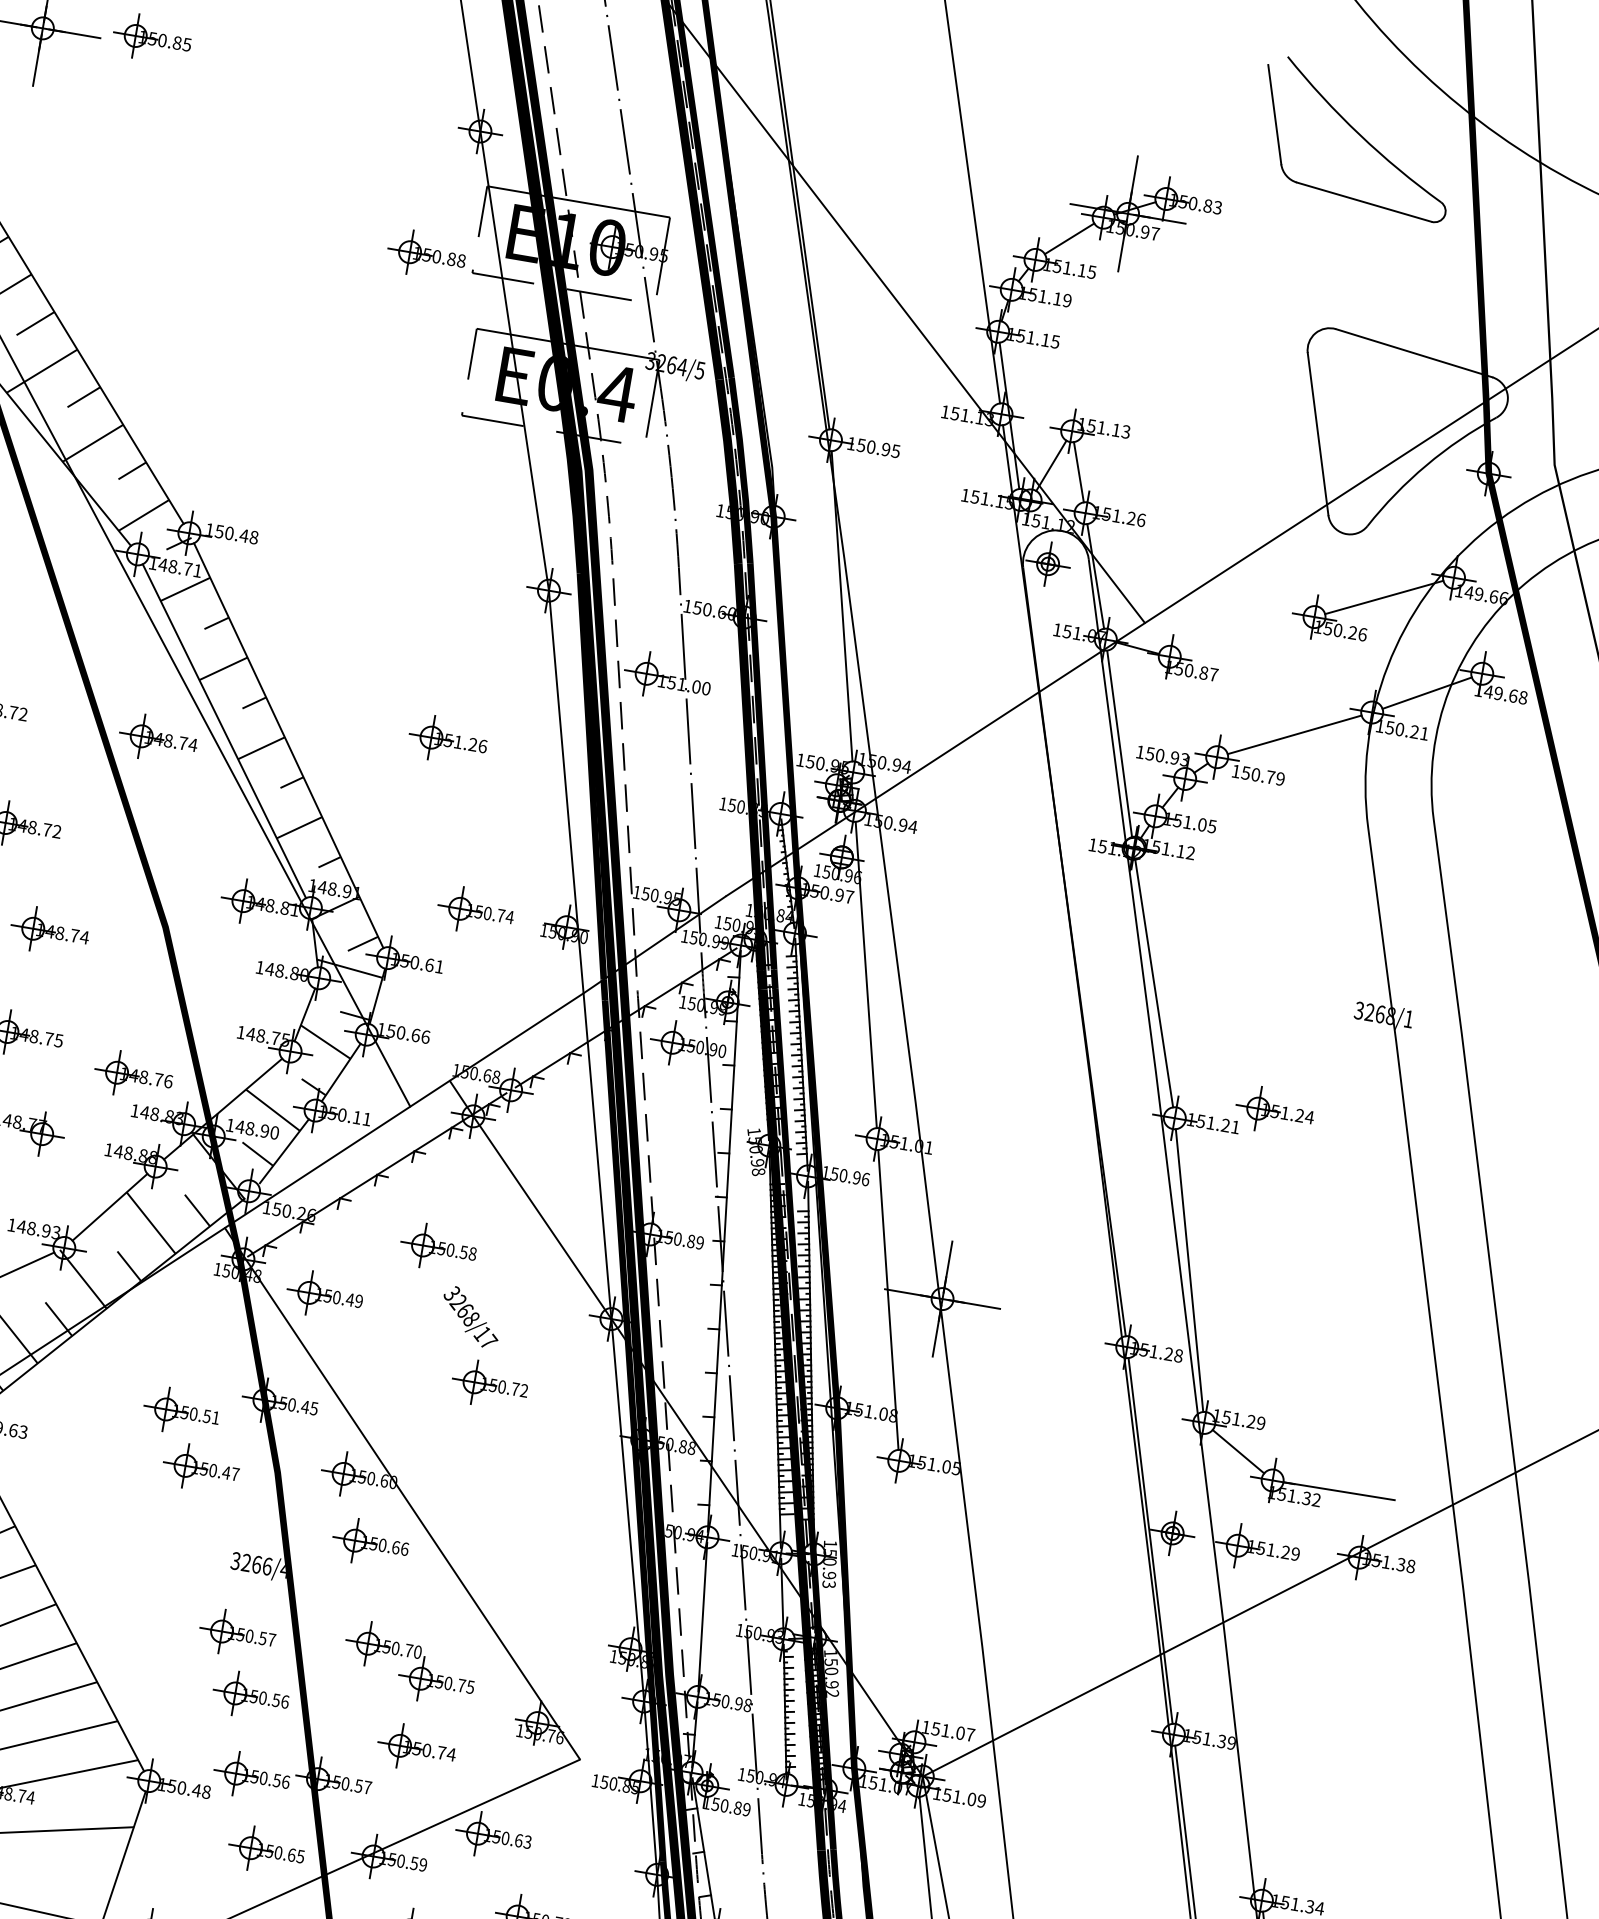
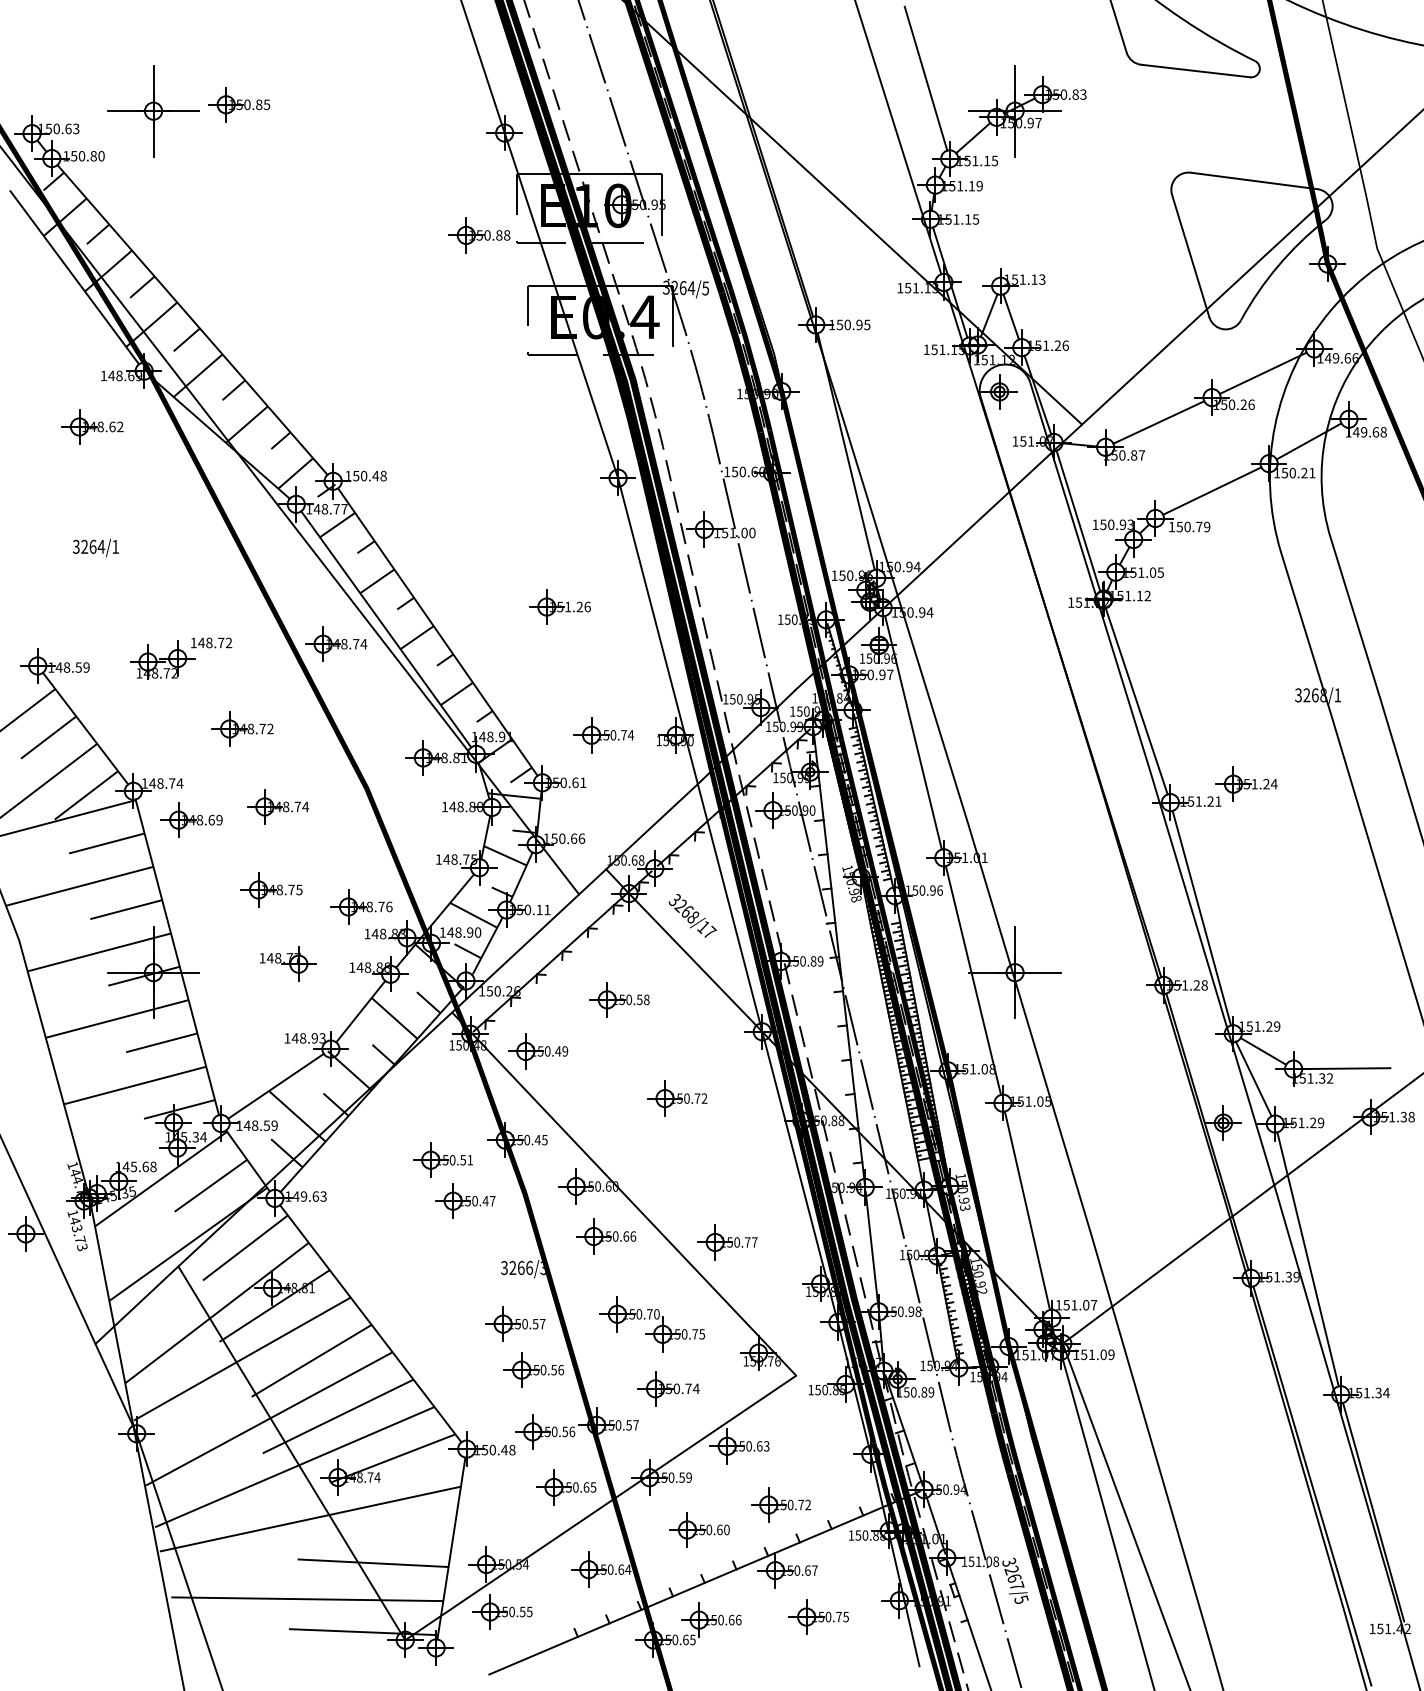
line: (1022, 153) -> (925, 78), added
text: (197, 571) -> (344, 509), 148.71 -> 148.77
line: (1241, 636) -> (1158, 422), added
text: (470, 1316) -> (692, 915), moved
line: (1220, 1483) -> (1253, 1078), added
text: (283, 1569) -> (542, 1268), 3266/4 -> 3266/3
part: (522, 1576) -> (727, 1242), added
line: (905, 1601) -> (1026, 1210), added
line: (1249, 1723) -> (1307, 1259), added

